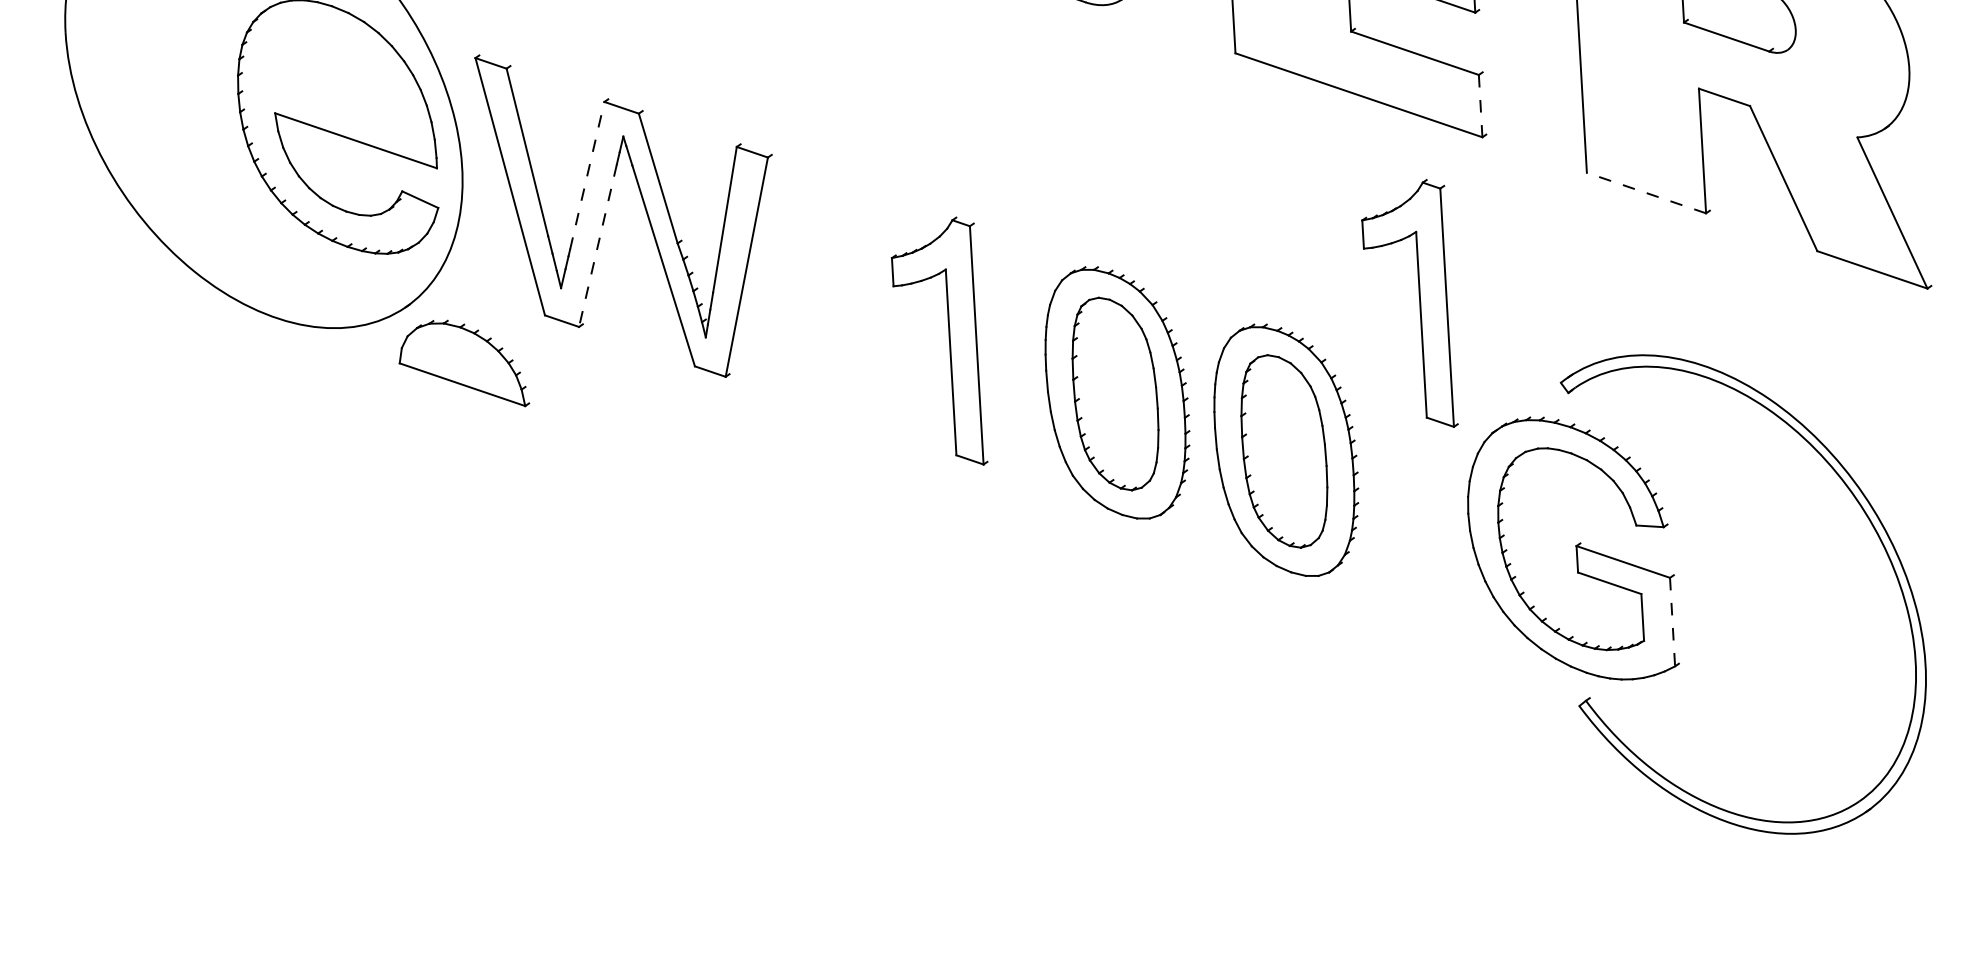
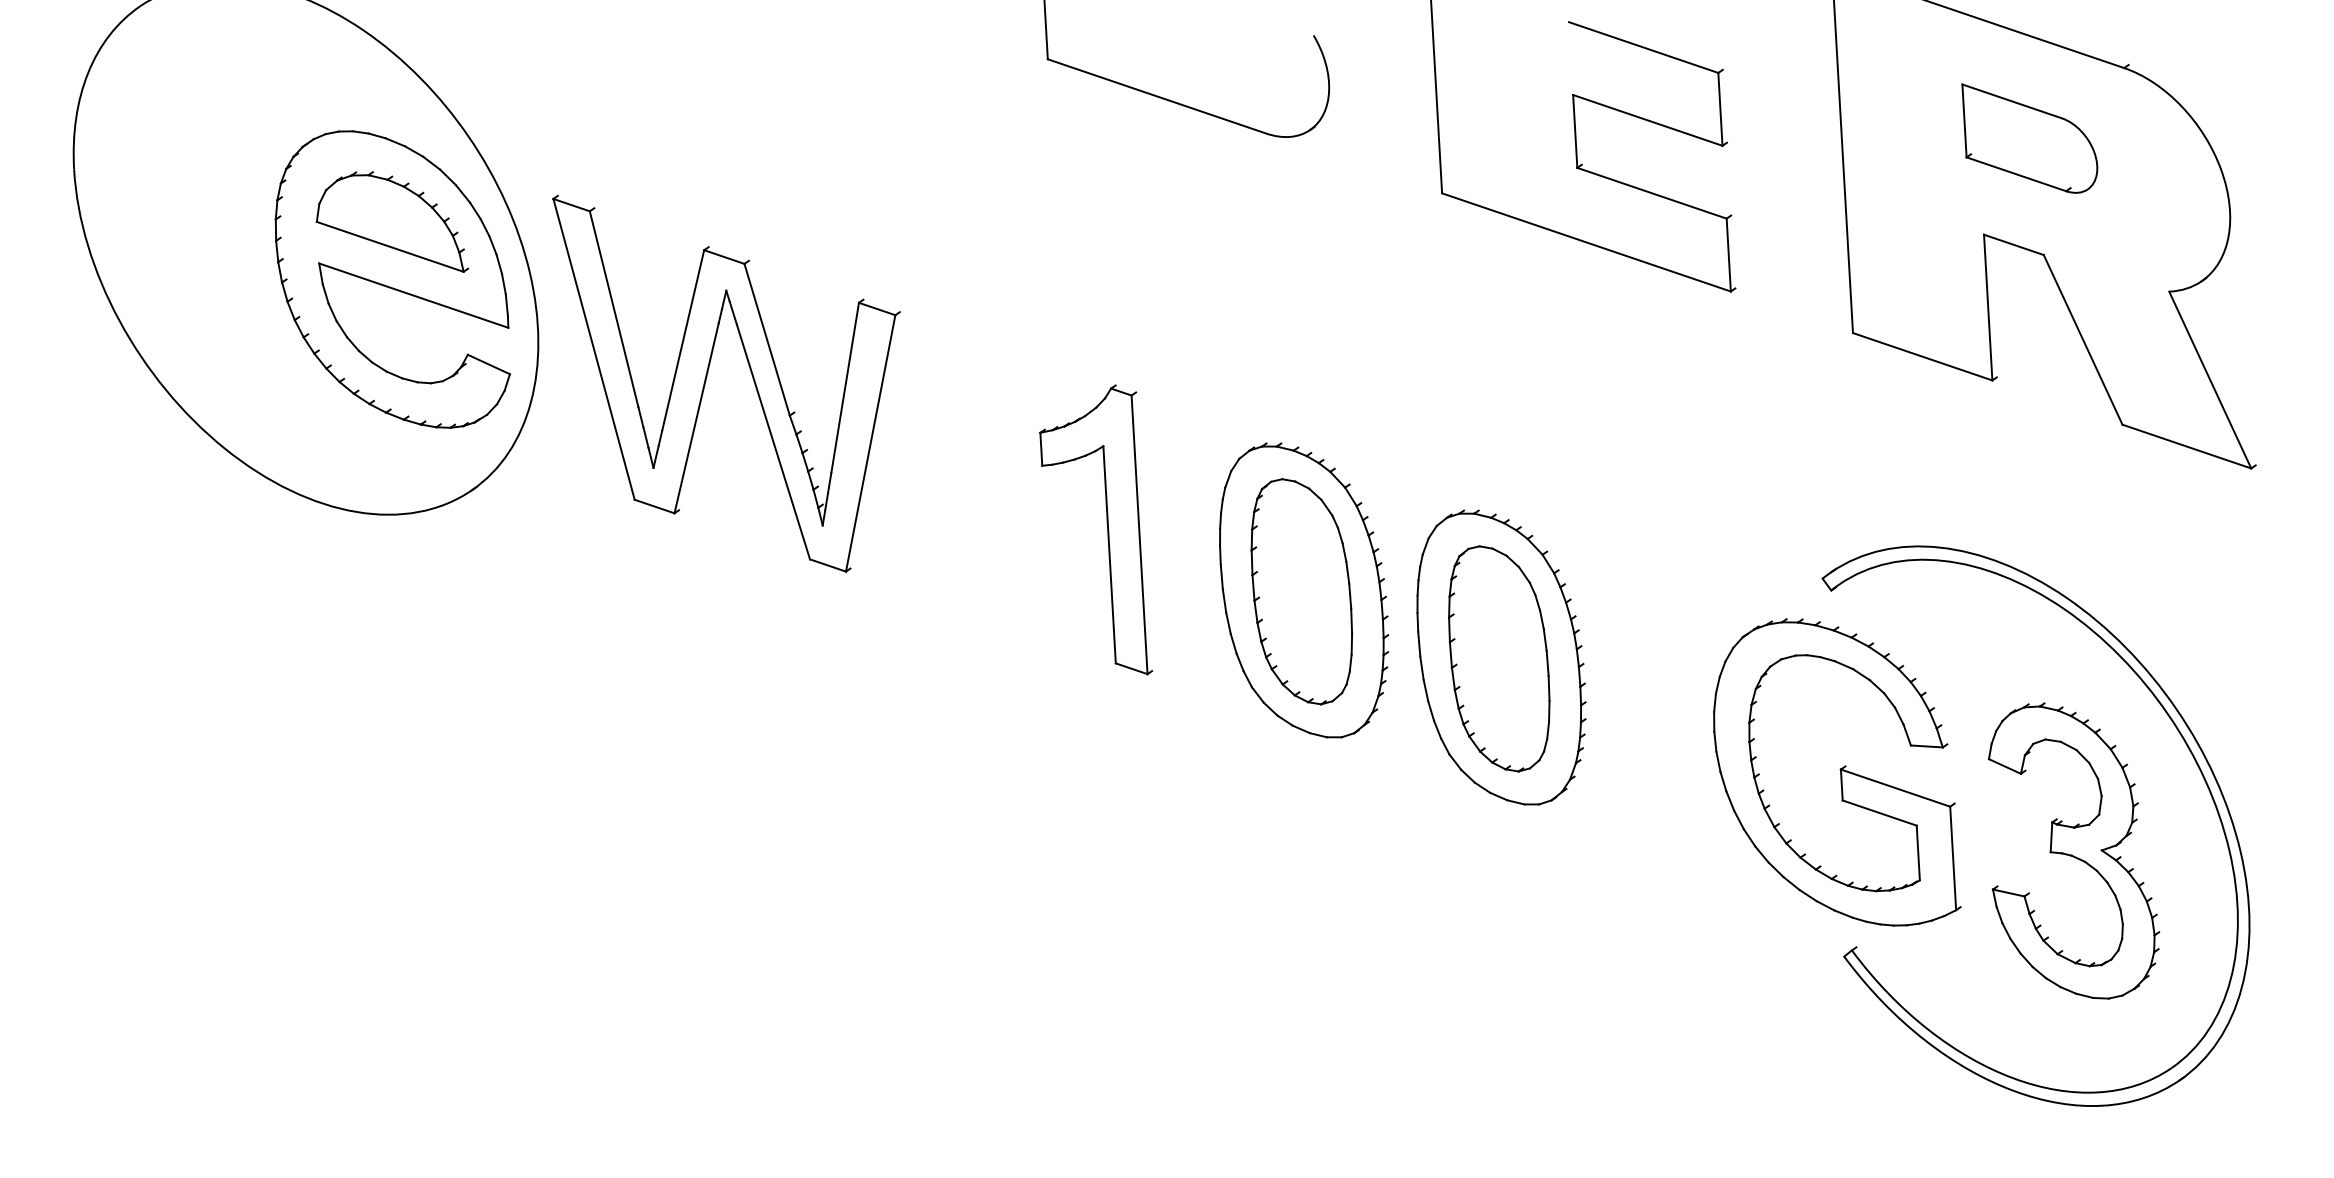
line: (1480, 106) -> (1728, 255), dashed -> solid
line: (587, 175) -> (684, 336), dashed -> solid
line: (1646, 192) -> (1922, 356), dashed -> solid
line: (597, 245) -> (696, 418), dashed -> solid
part: (1419, 303) -> (1657, 485), removed
part: (464, 363) -> (392, 221), moved
part: (1775, 615) -> (2073, 850), added
line: (1672, 622) -> (1953, 858), dashed -> solid

